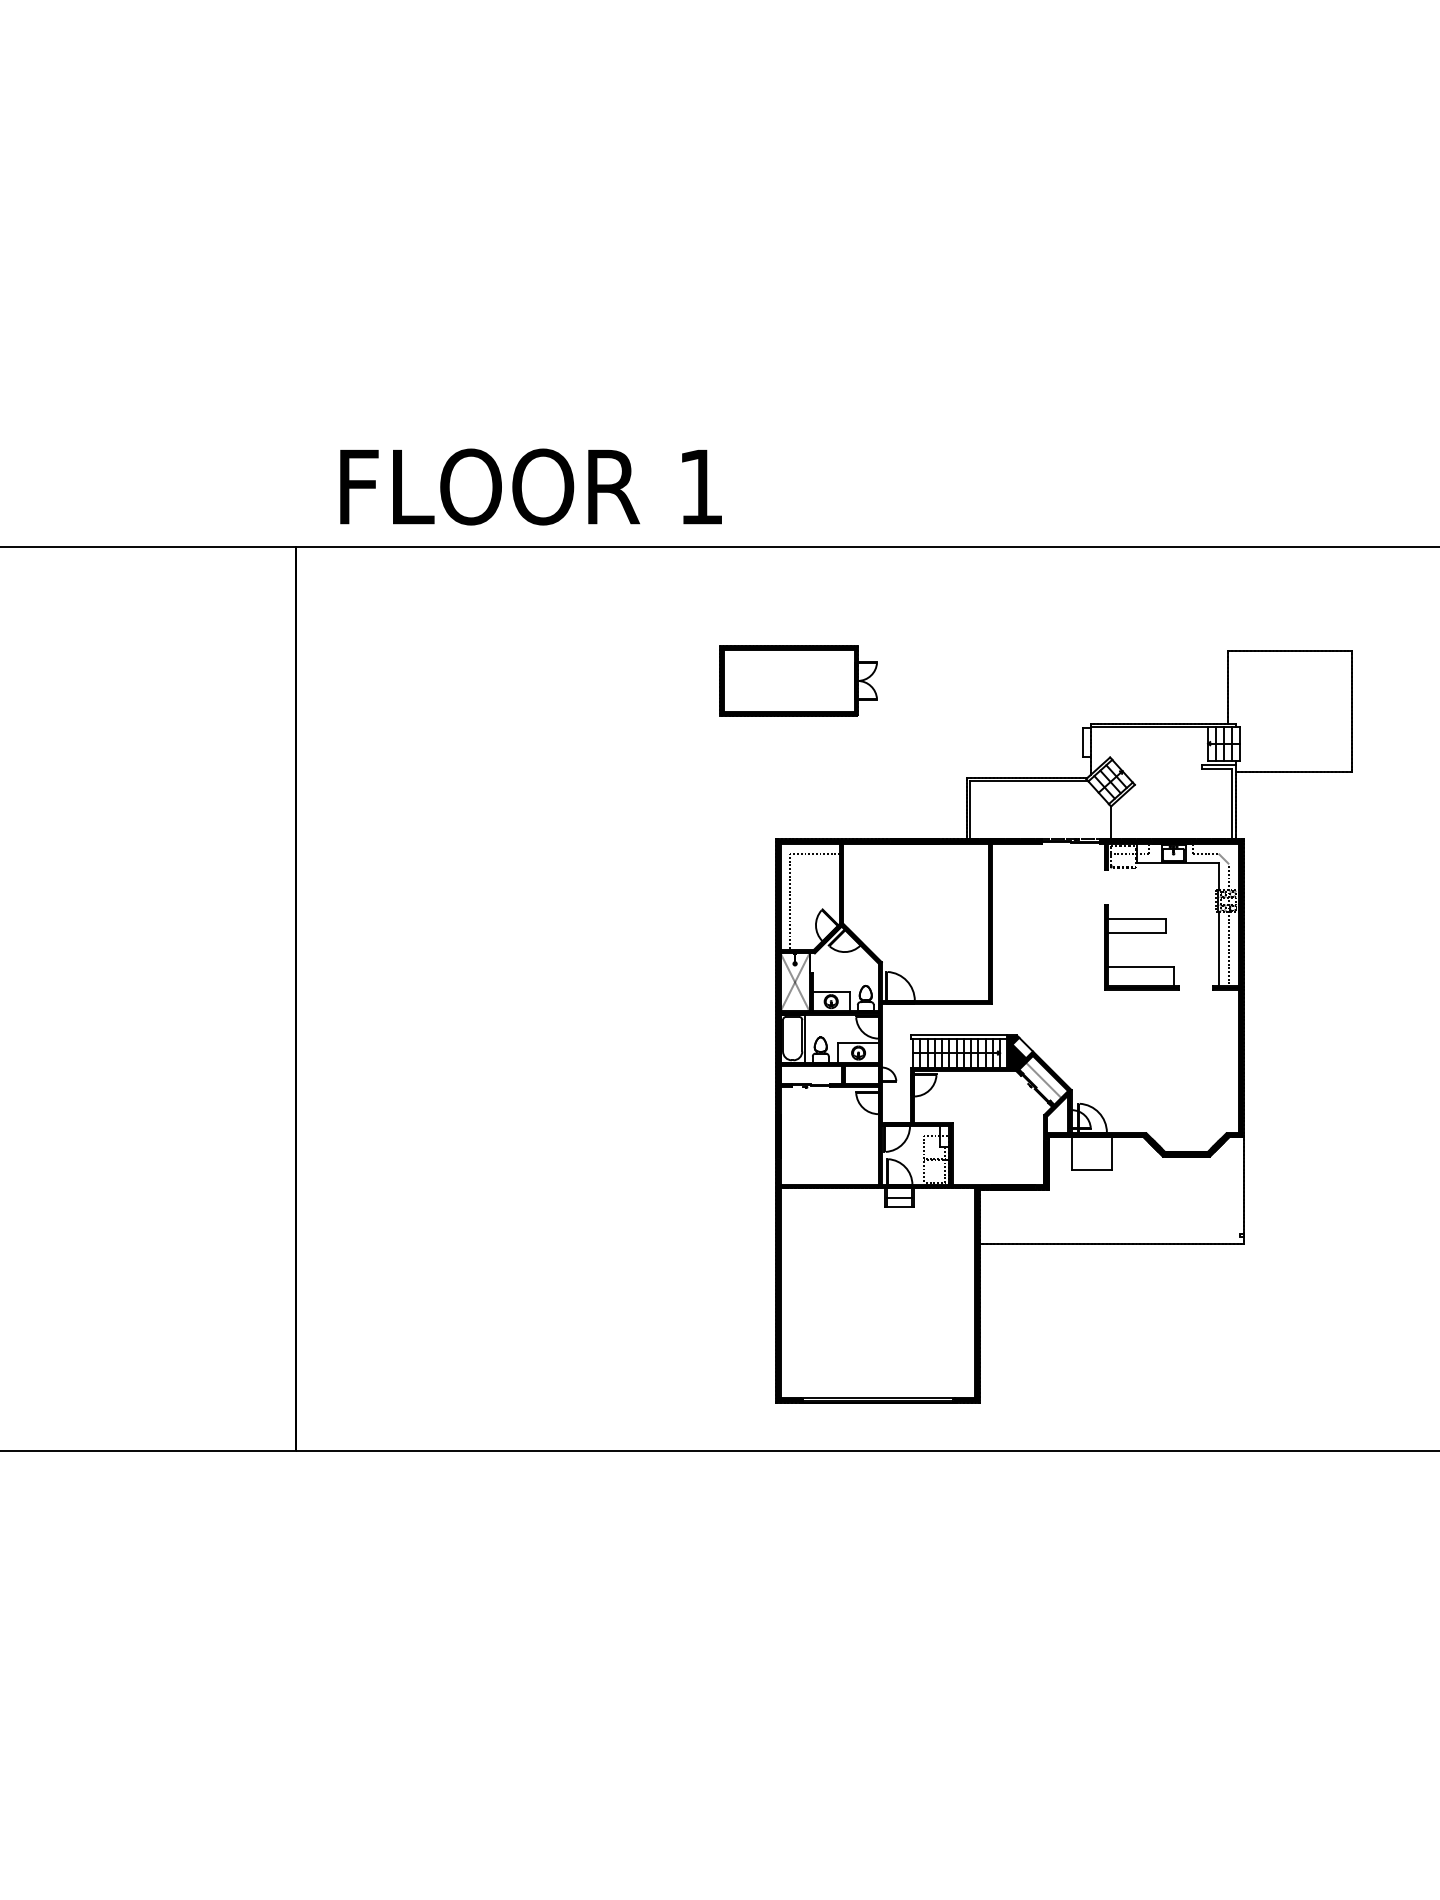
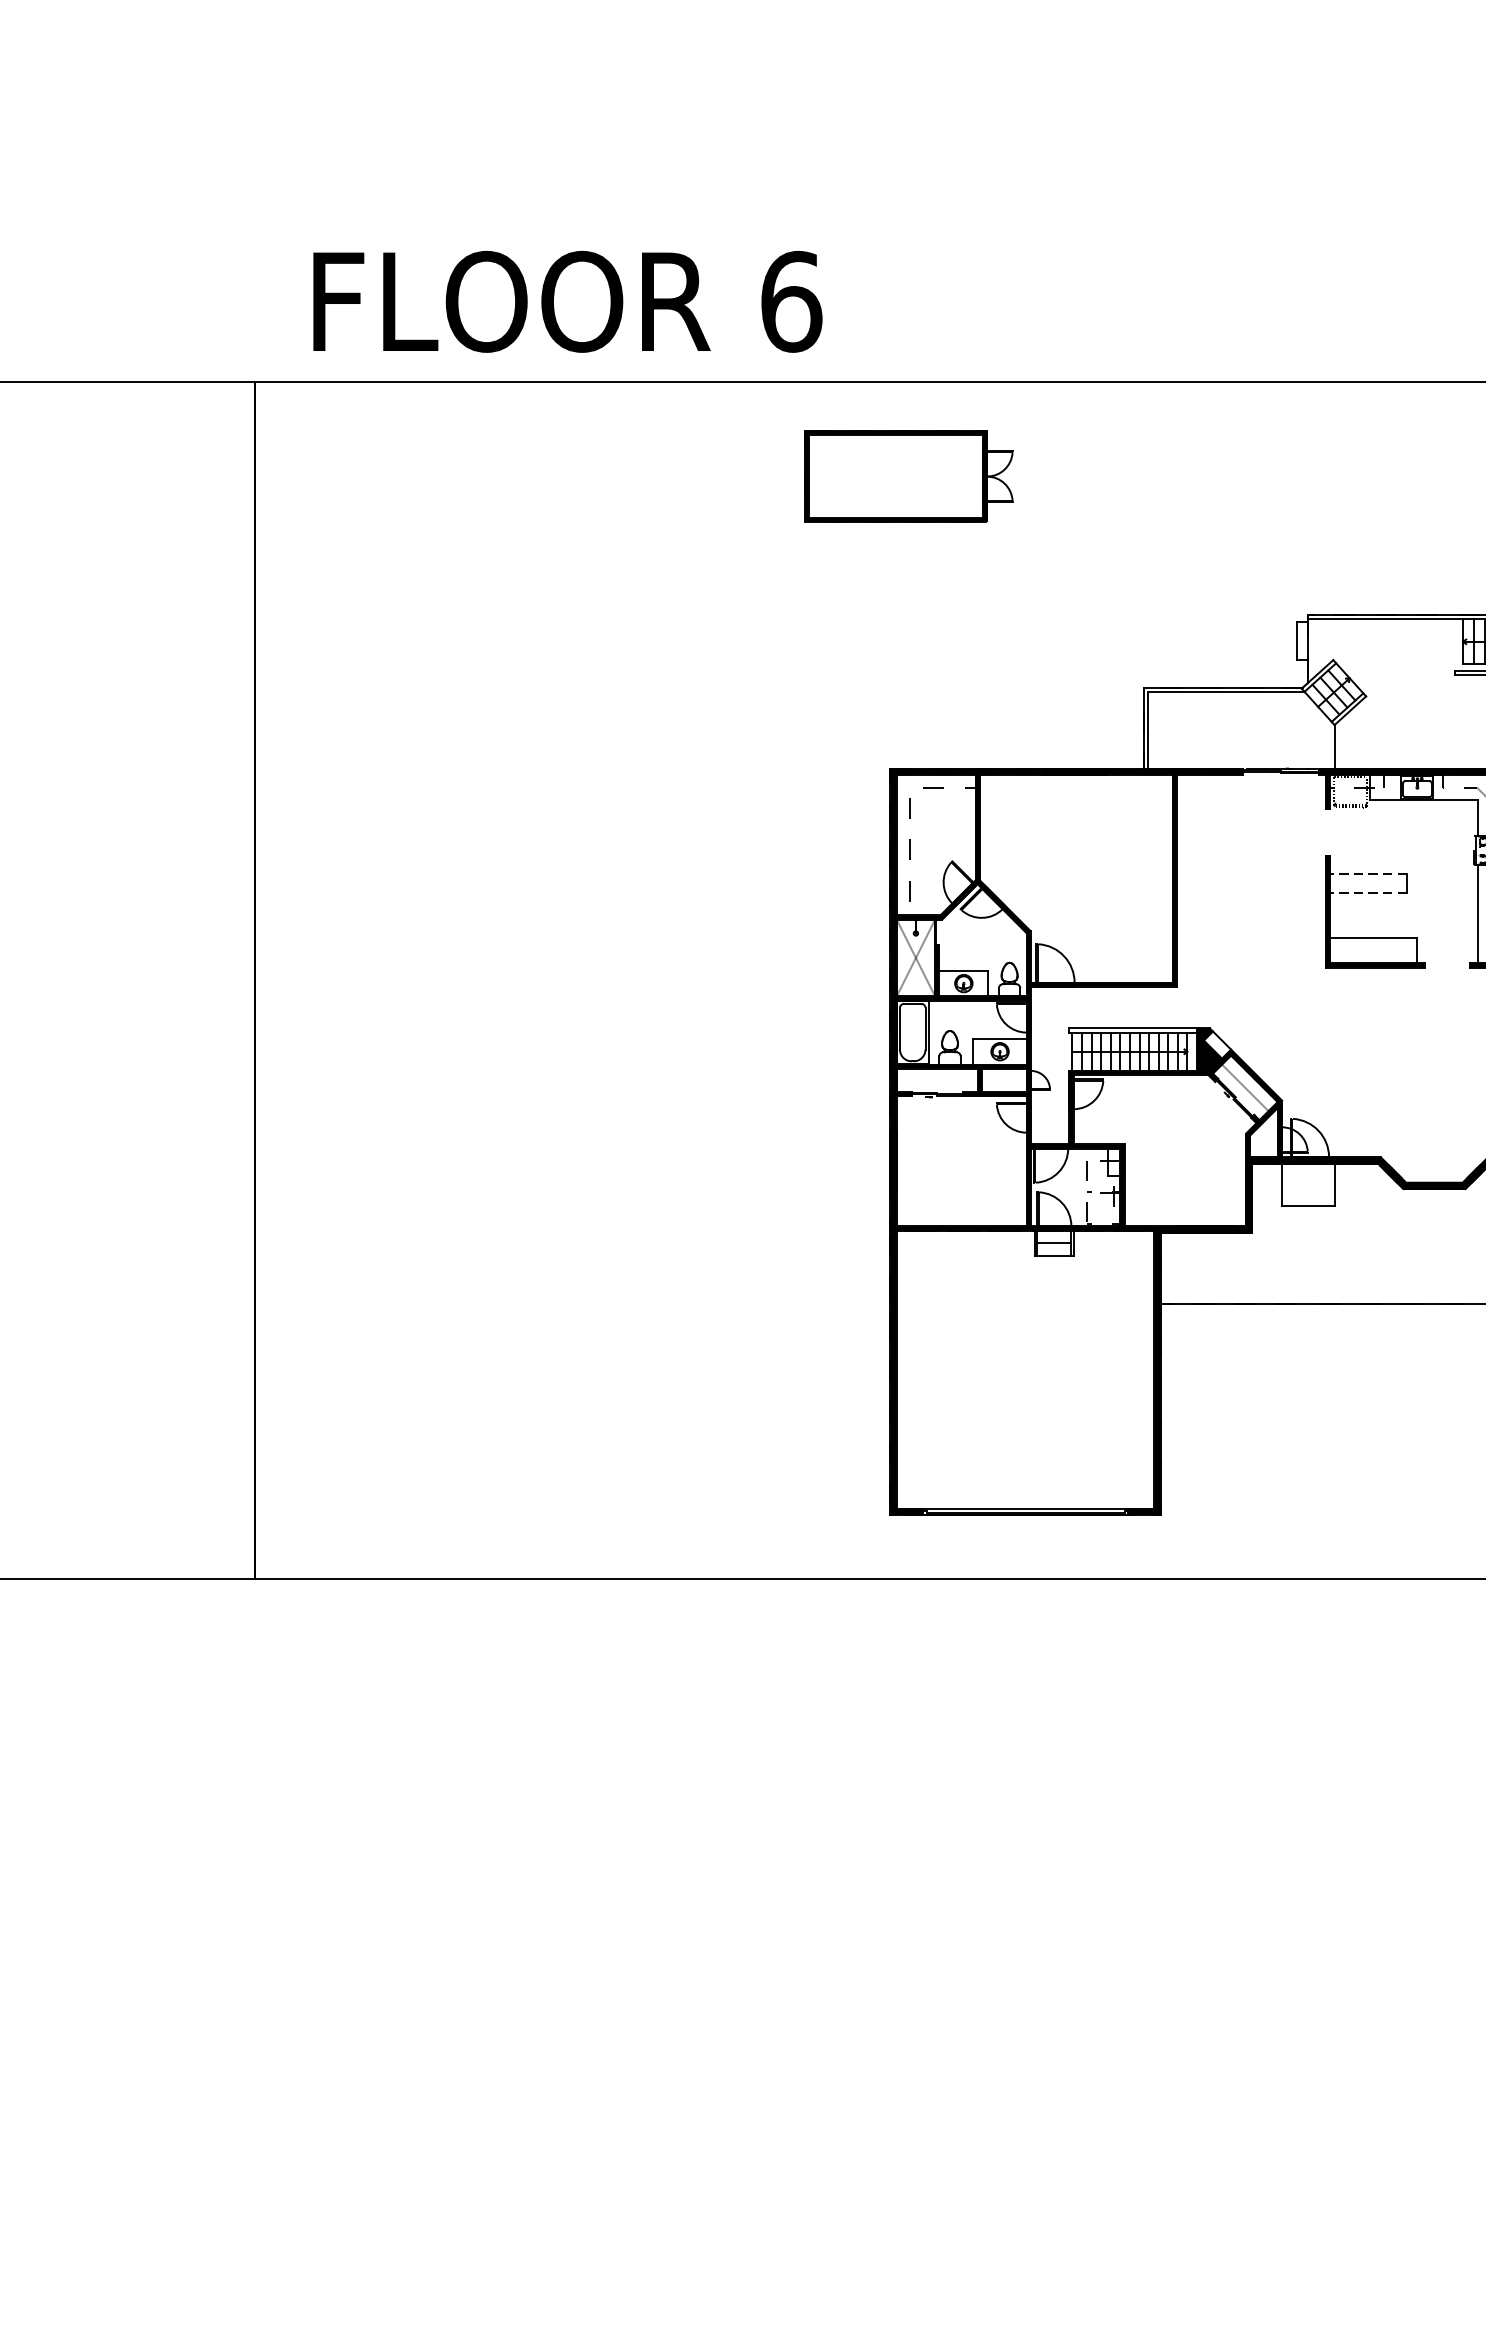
text: (701, 486) -> (791, 301), 1 -> 6
part: (798, 680) -> (908, 475), moved
line: (1136, 918) -> (1368, 873), solid -> dashed
line: (1136, 933) -> (1368, 893), solid -> dashed

